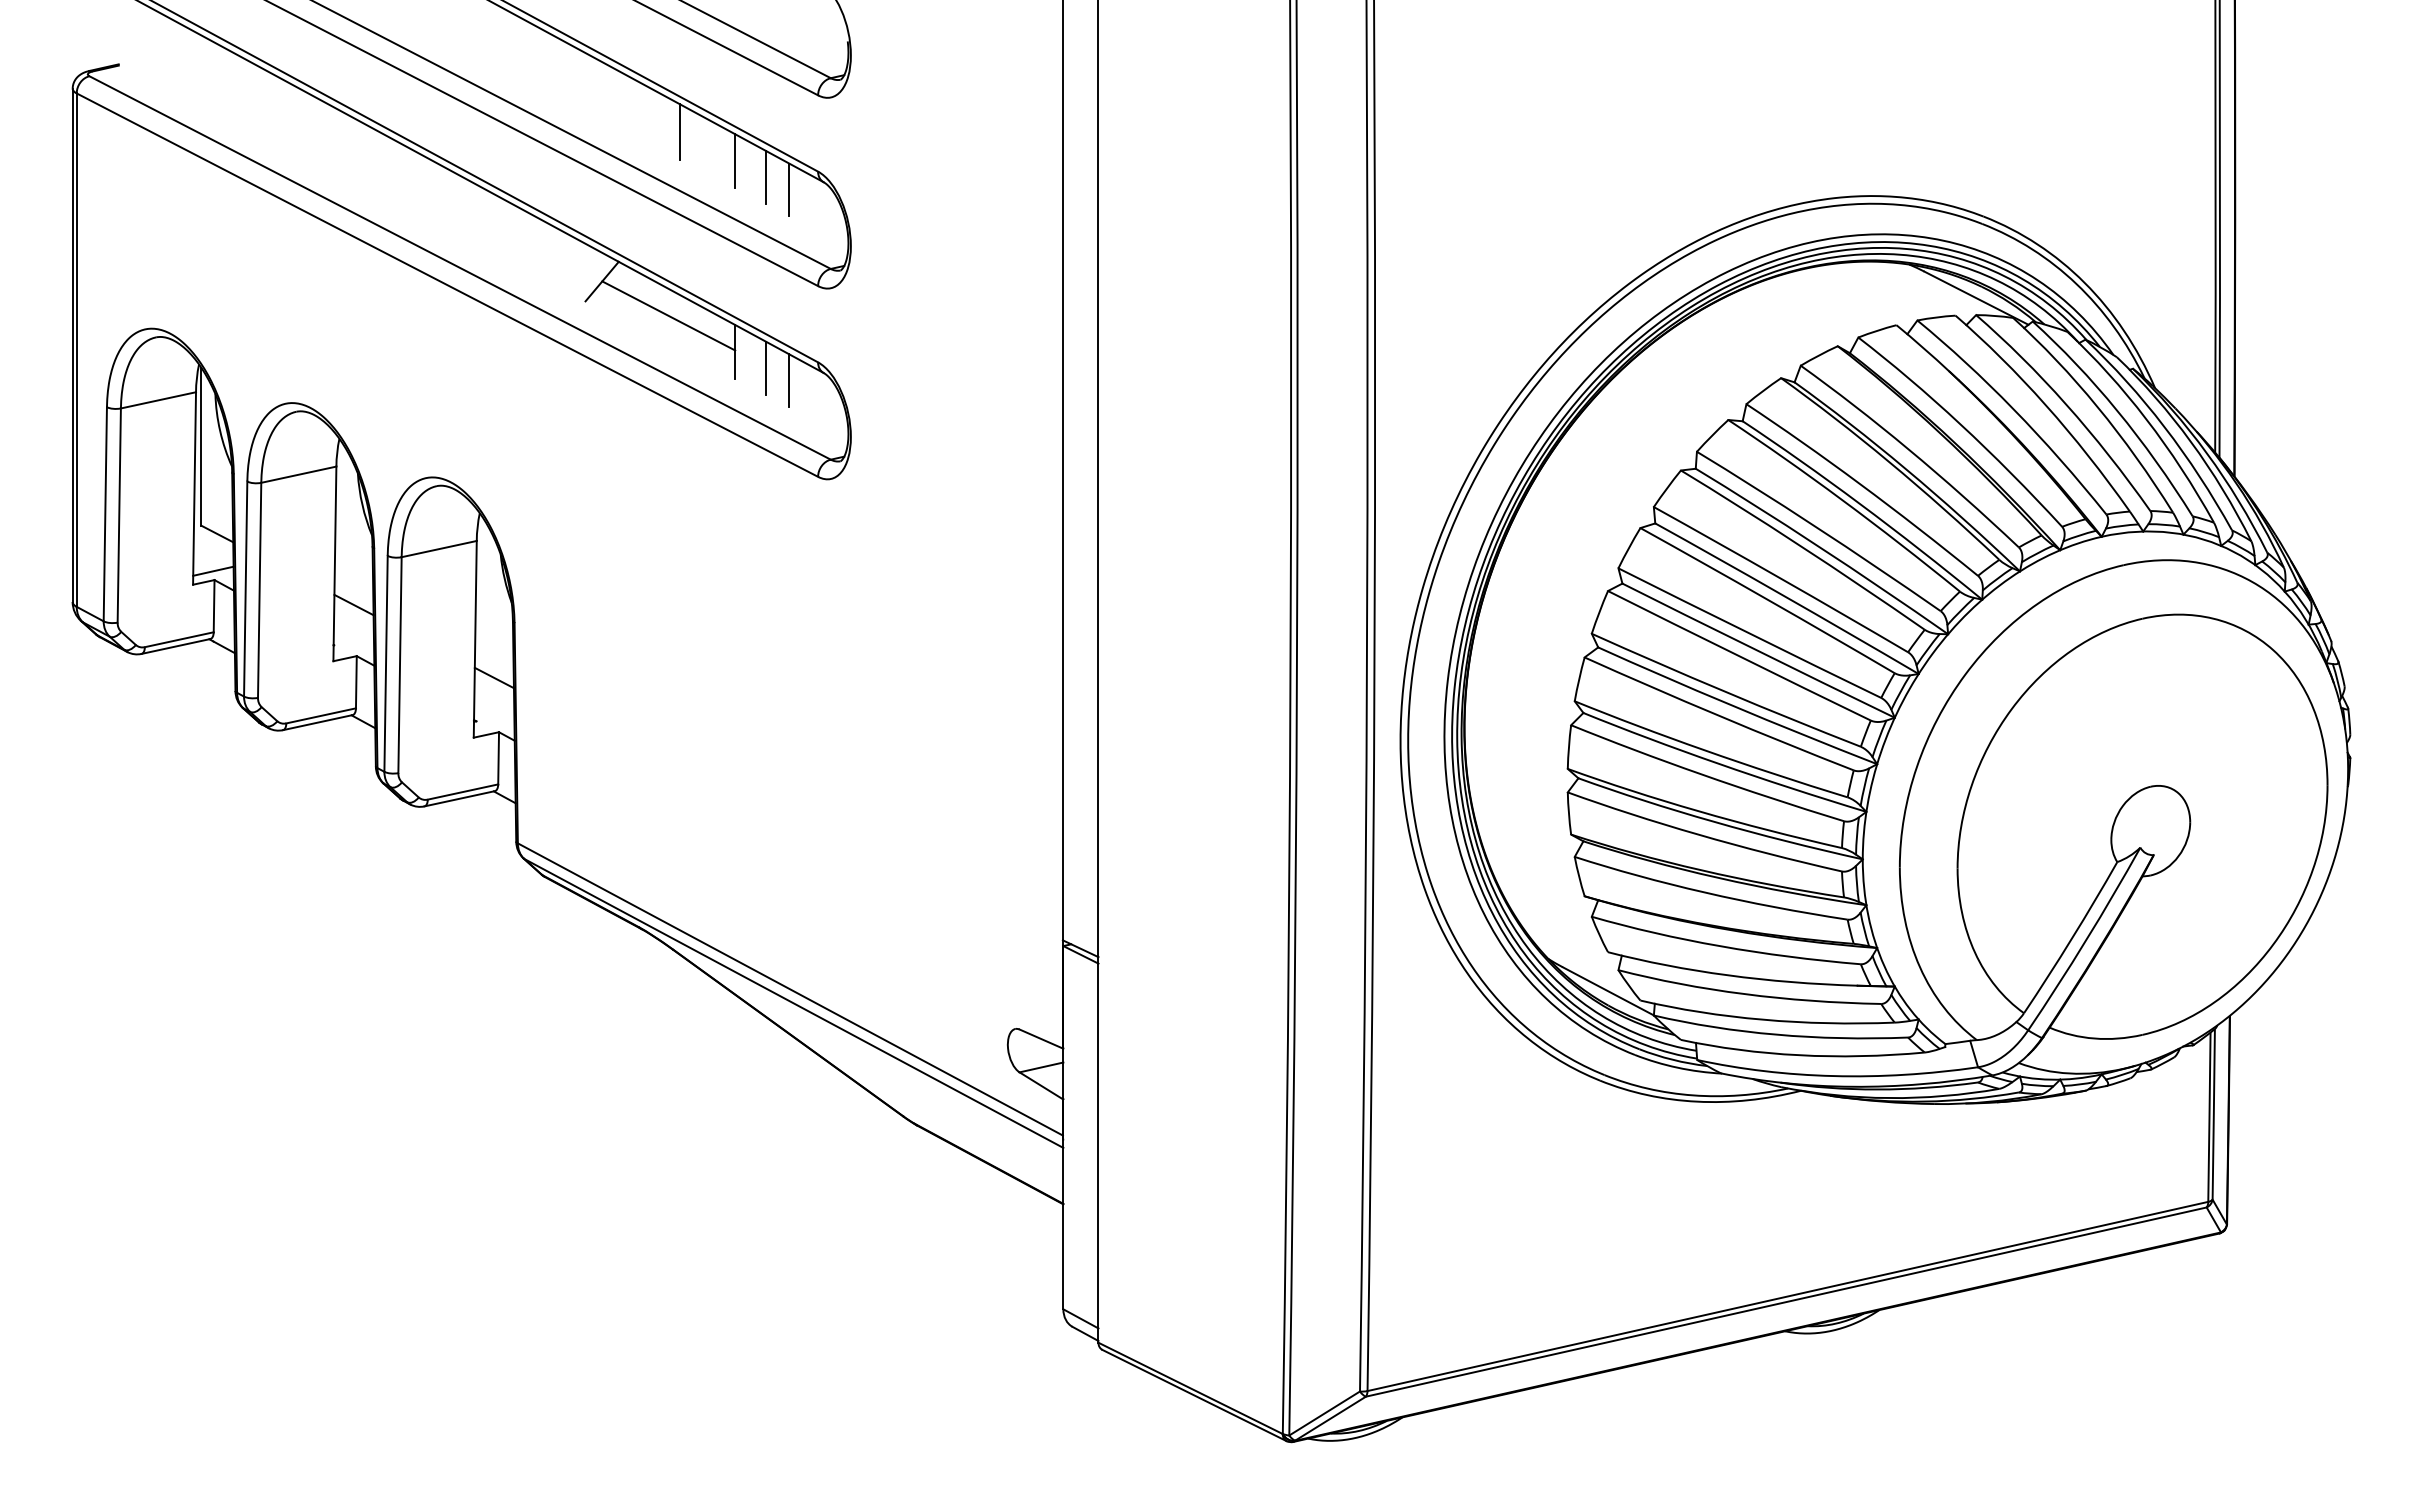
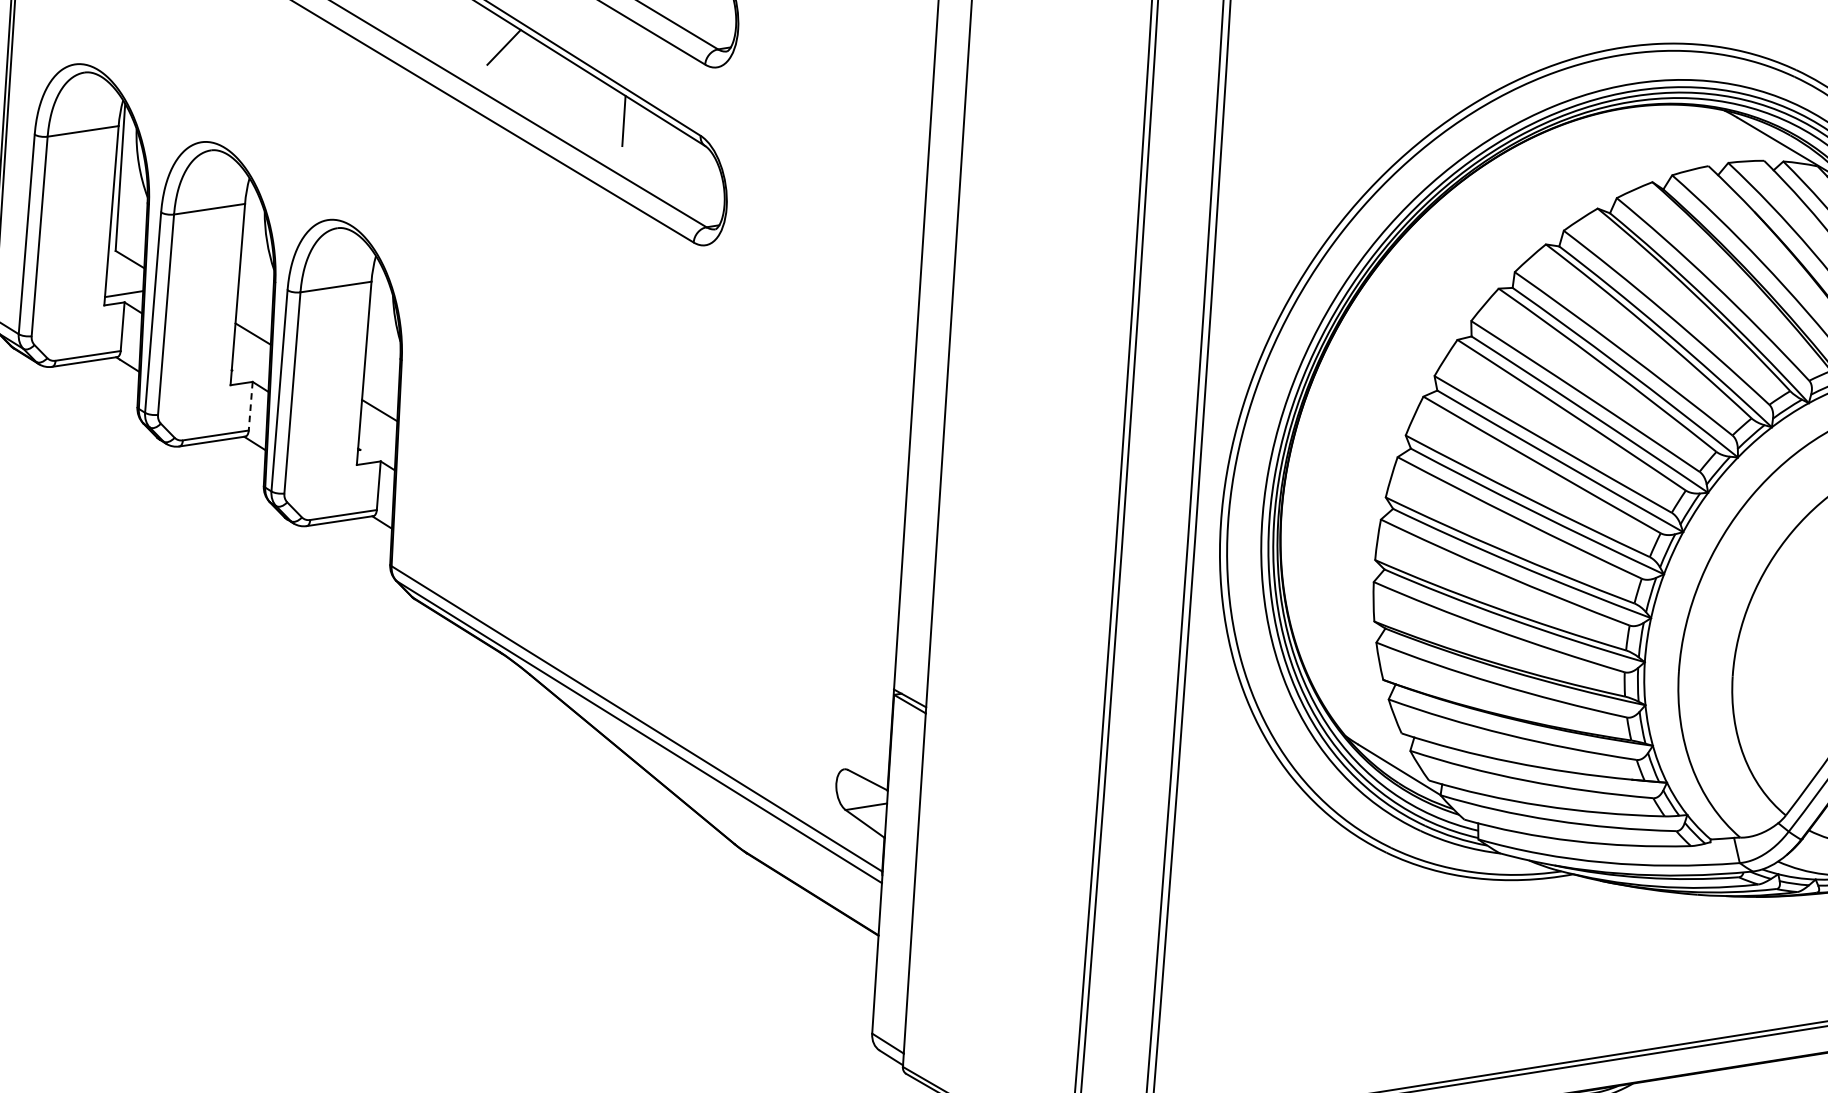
line: (668, 315) -> (563, 83), removed
line: (765, 367) -> (651, 137), removed
line: (789, 380) -> (672, 150), removed
line: (356, 682) -> (250, 406), solid -> dashed

